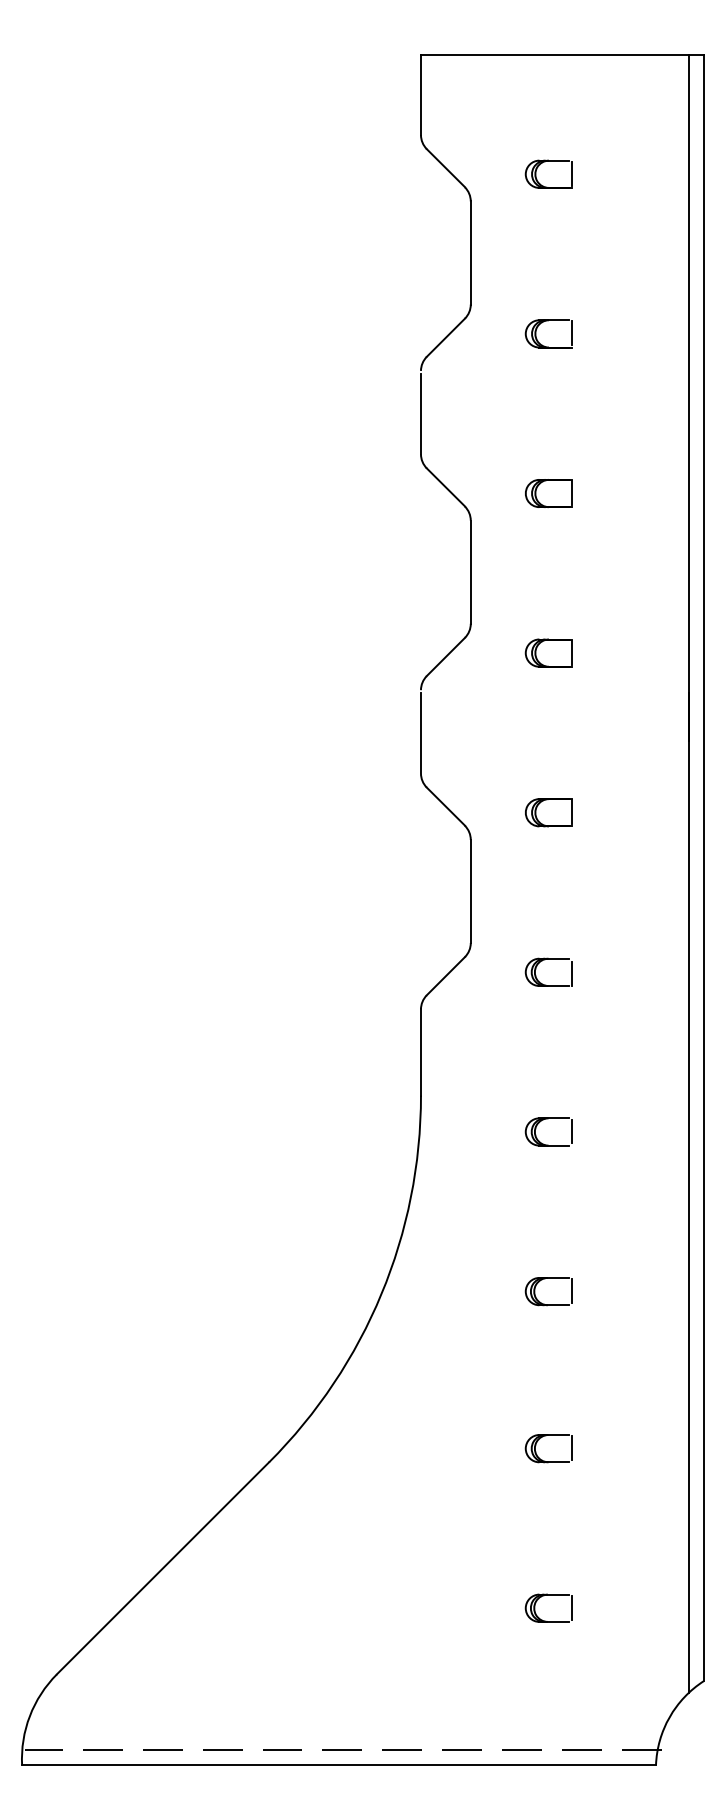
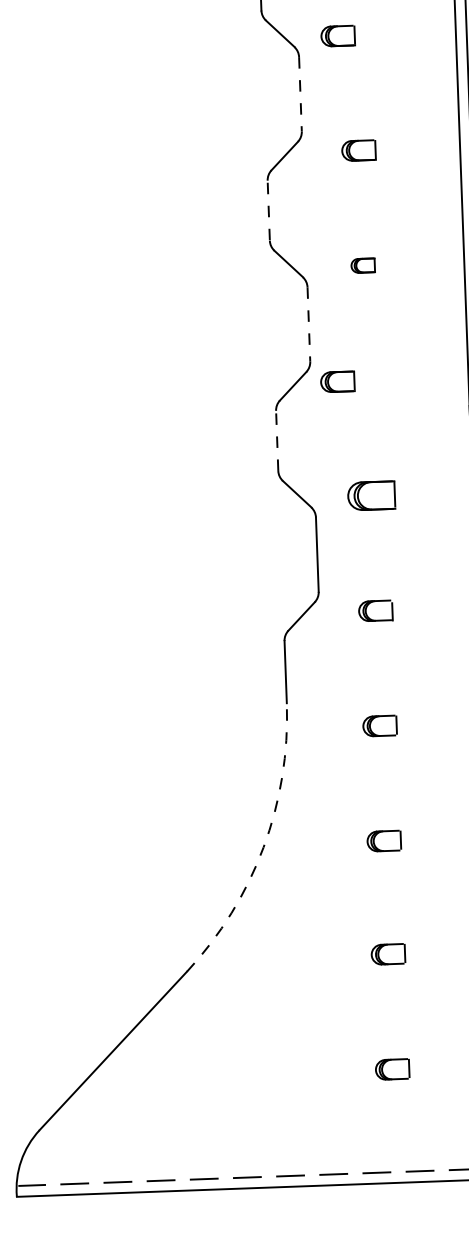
part: (545, 162) -> (335, 27), moved
line: (470, 252) -> (300, 93), solid -> dashed
line: (420, 414) -> (268, 212), solid -> dashed
part: (548, 493) -> (362, 265), size x0.7
line: (470, 572) -> (308, 324), solid -> dashed
part: (548, 652) -> (337, 381), moved
line: (420, 732) -> (276, 441), solid -> dashed
part: (548, 812) -> (371, 495), size x1.4
arc: (381, 1294) -> (263, 847), solid -> dashed

